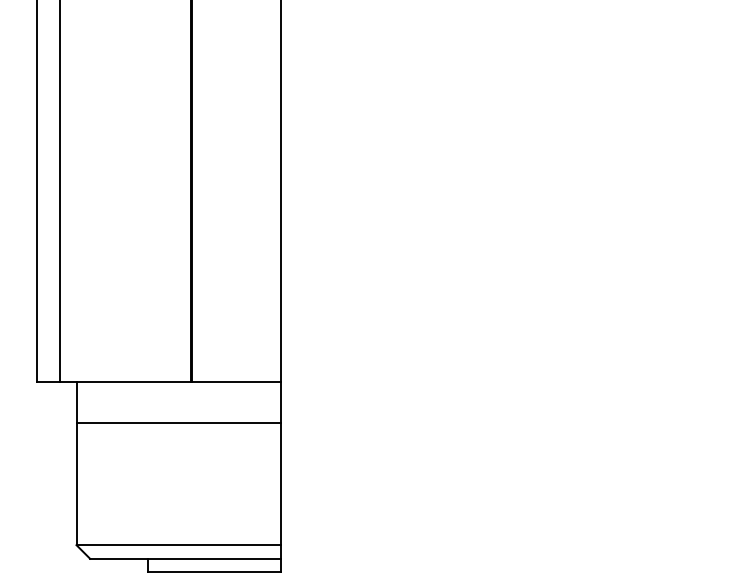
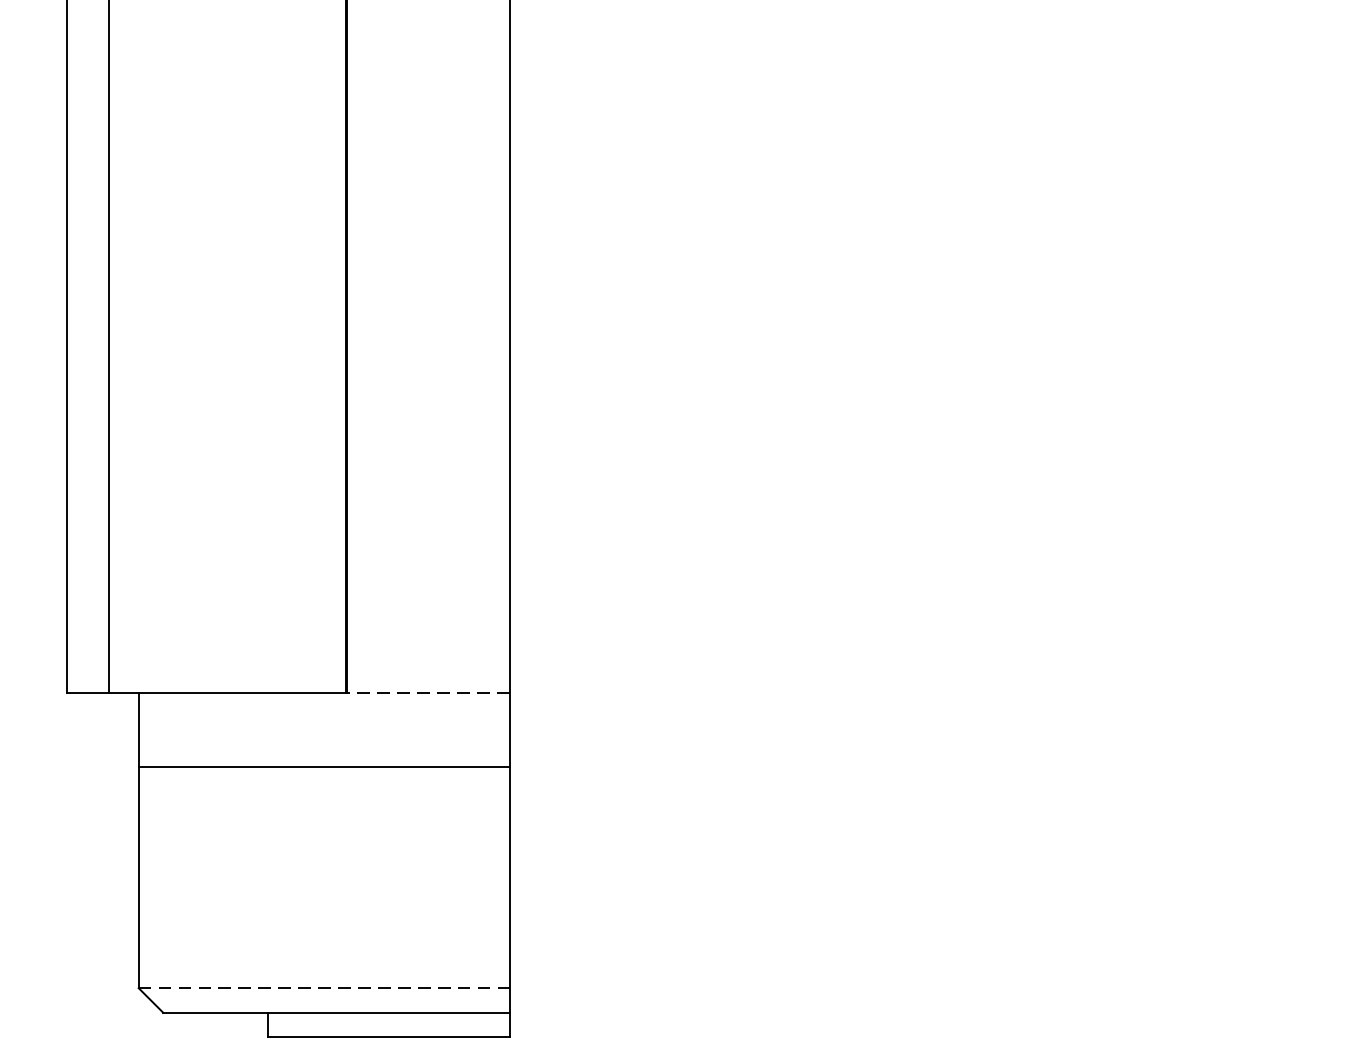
line: (236, 382) -> (428, 693), solid -> dashed
line: (179, 545) -> (325, 988), solid -> dashed

